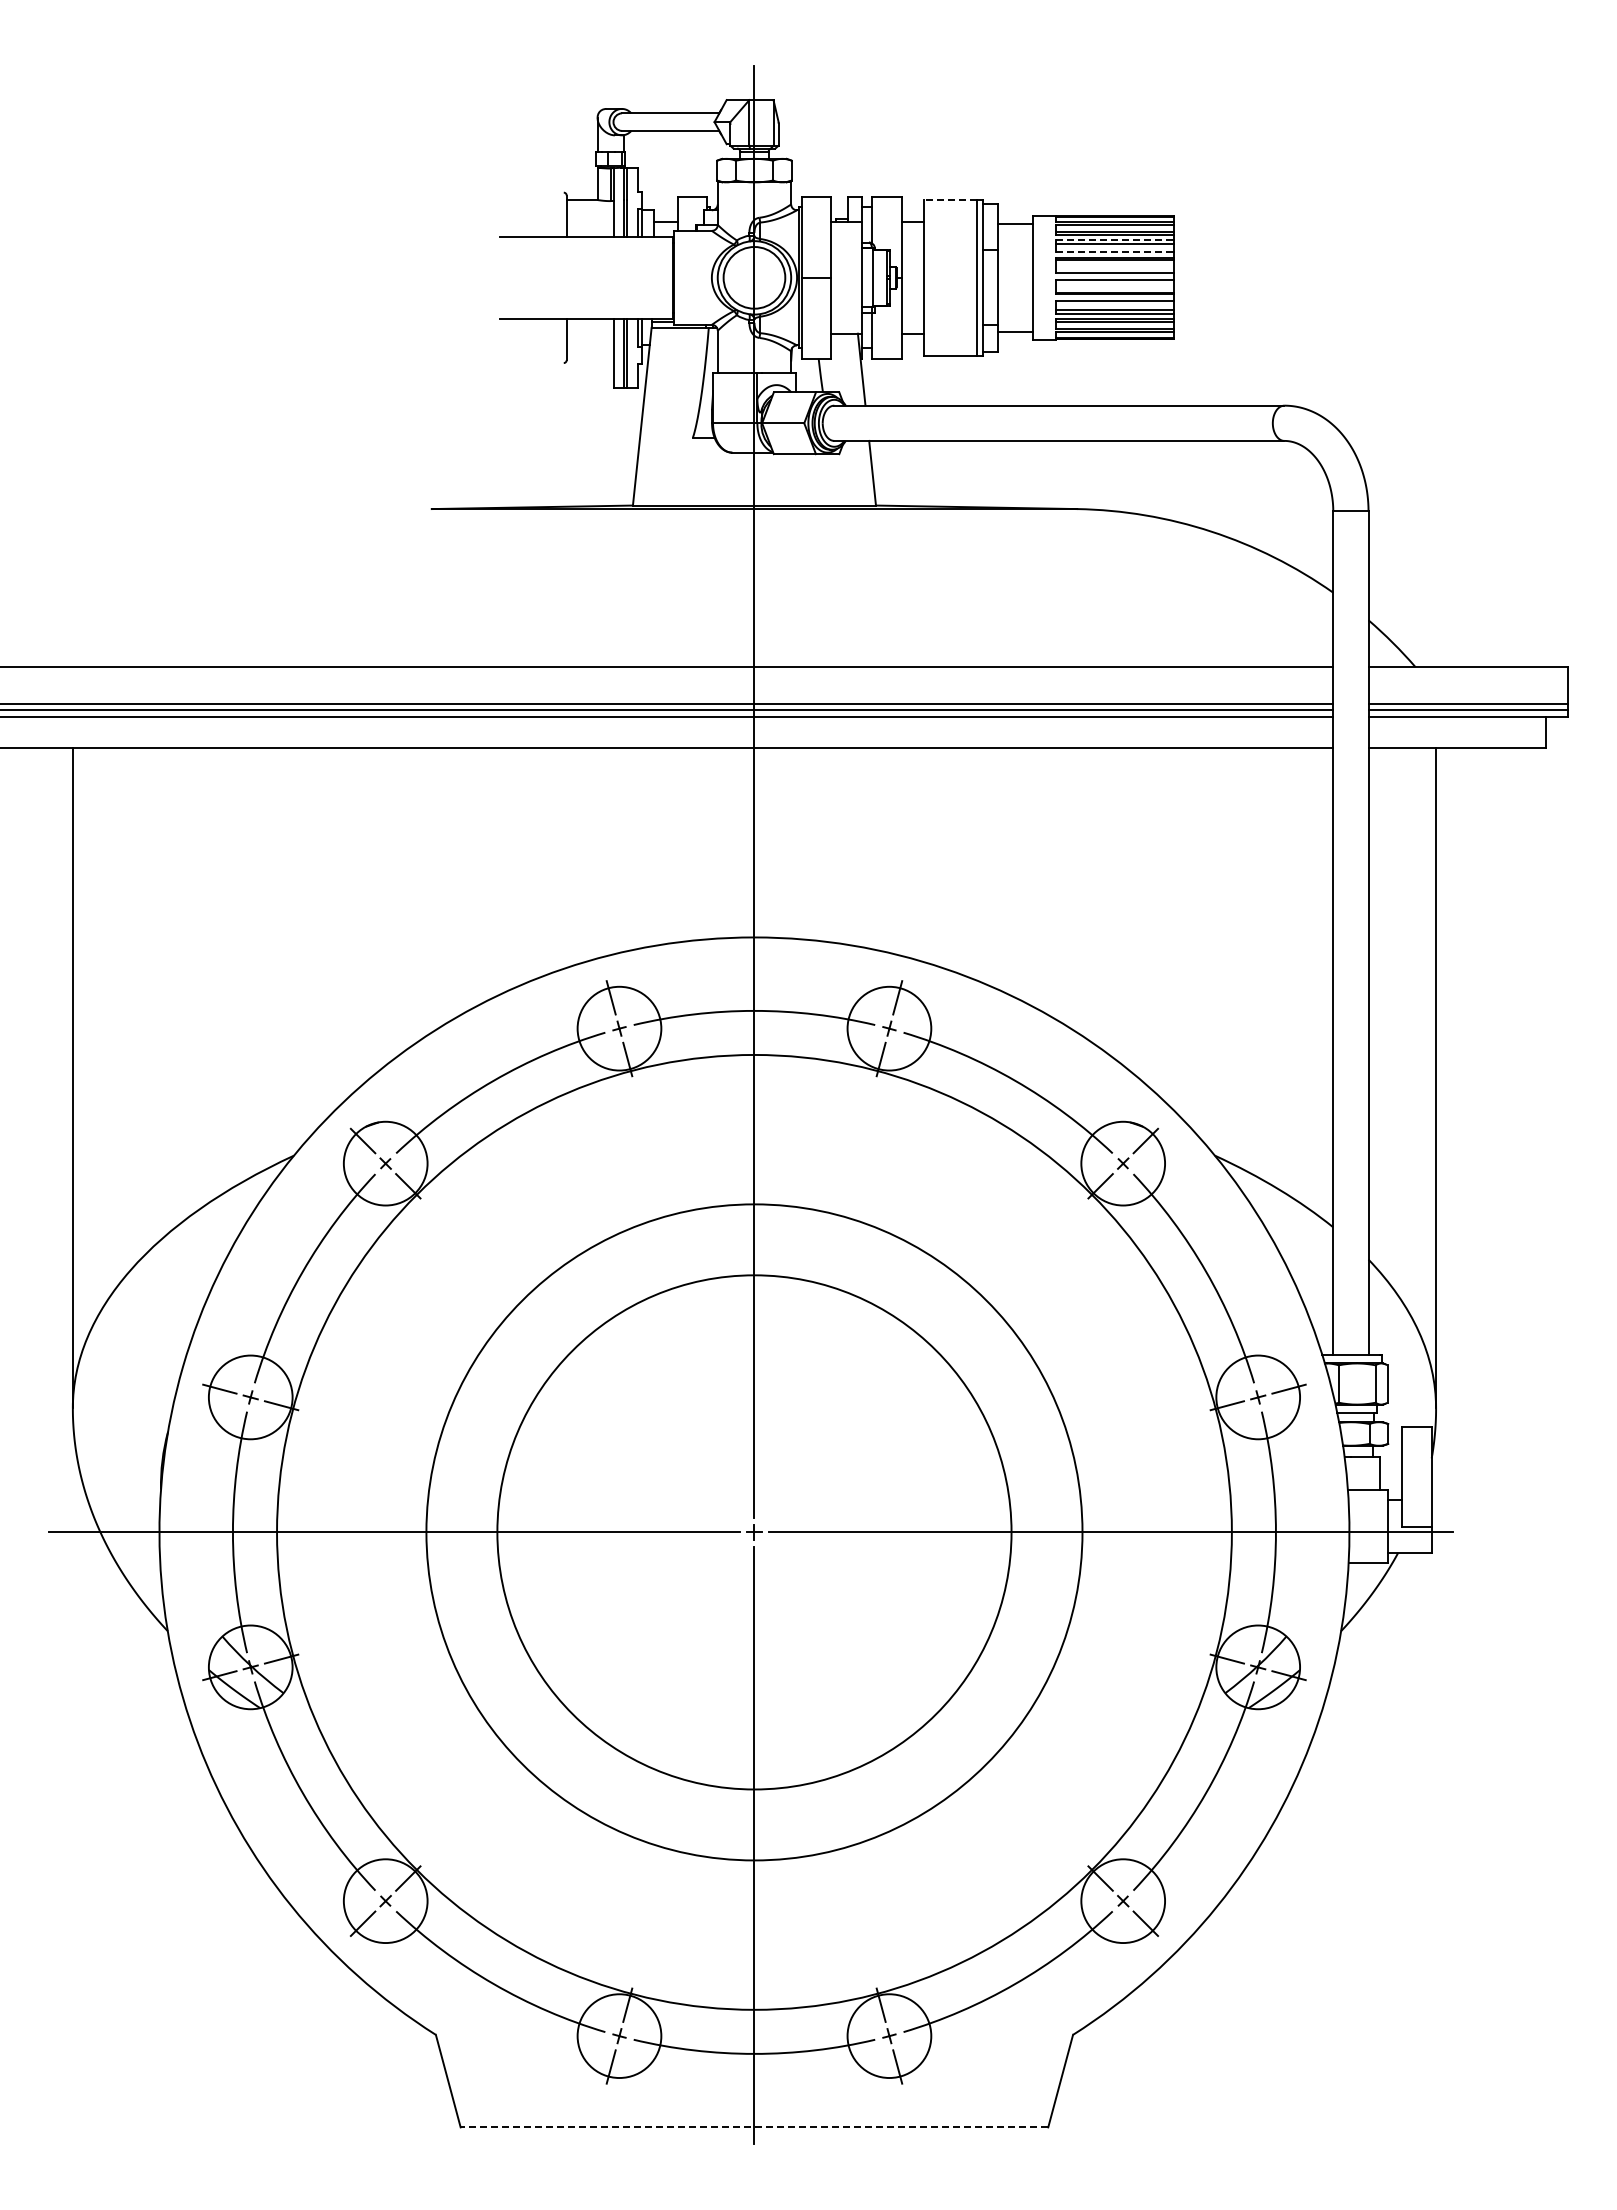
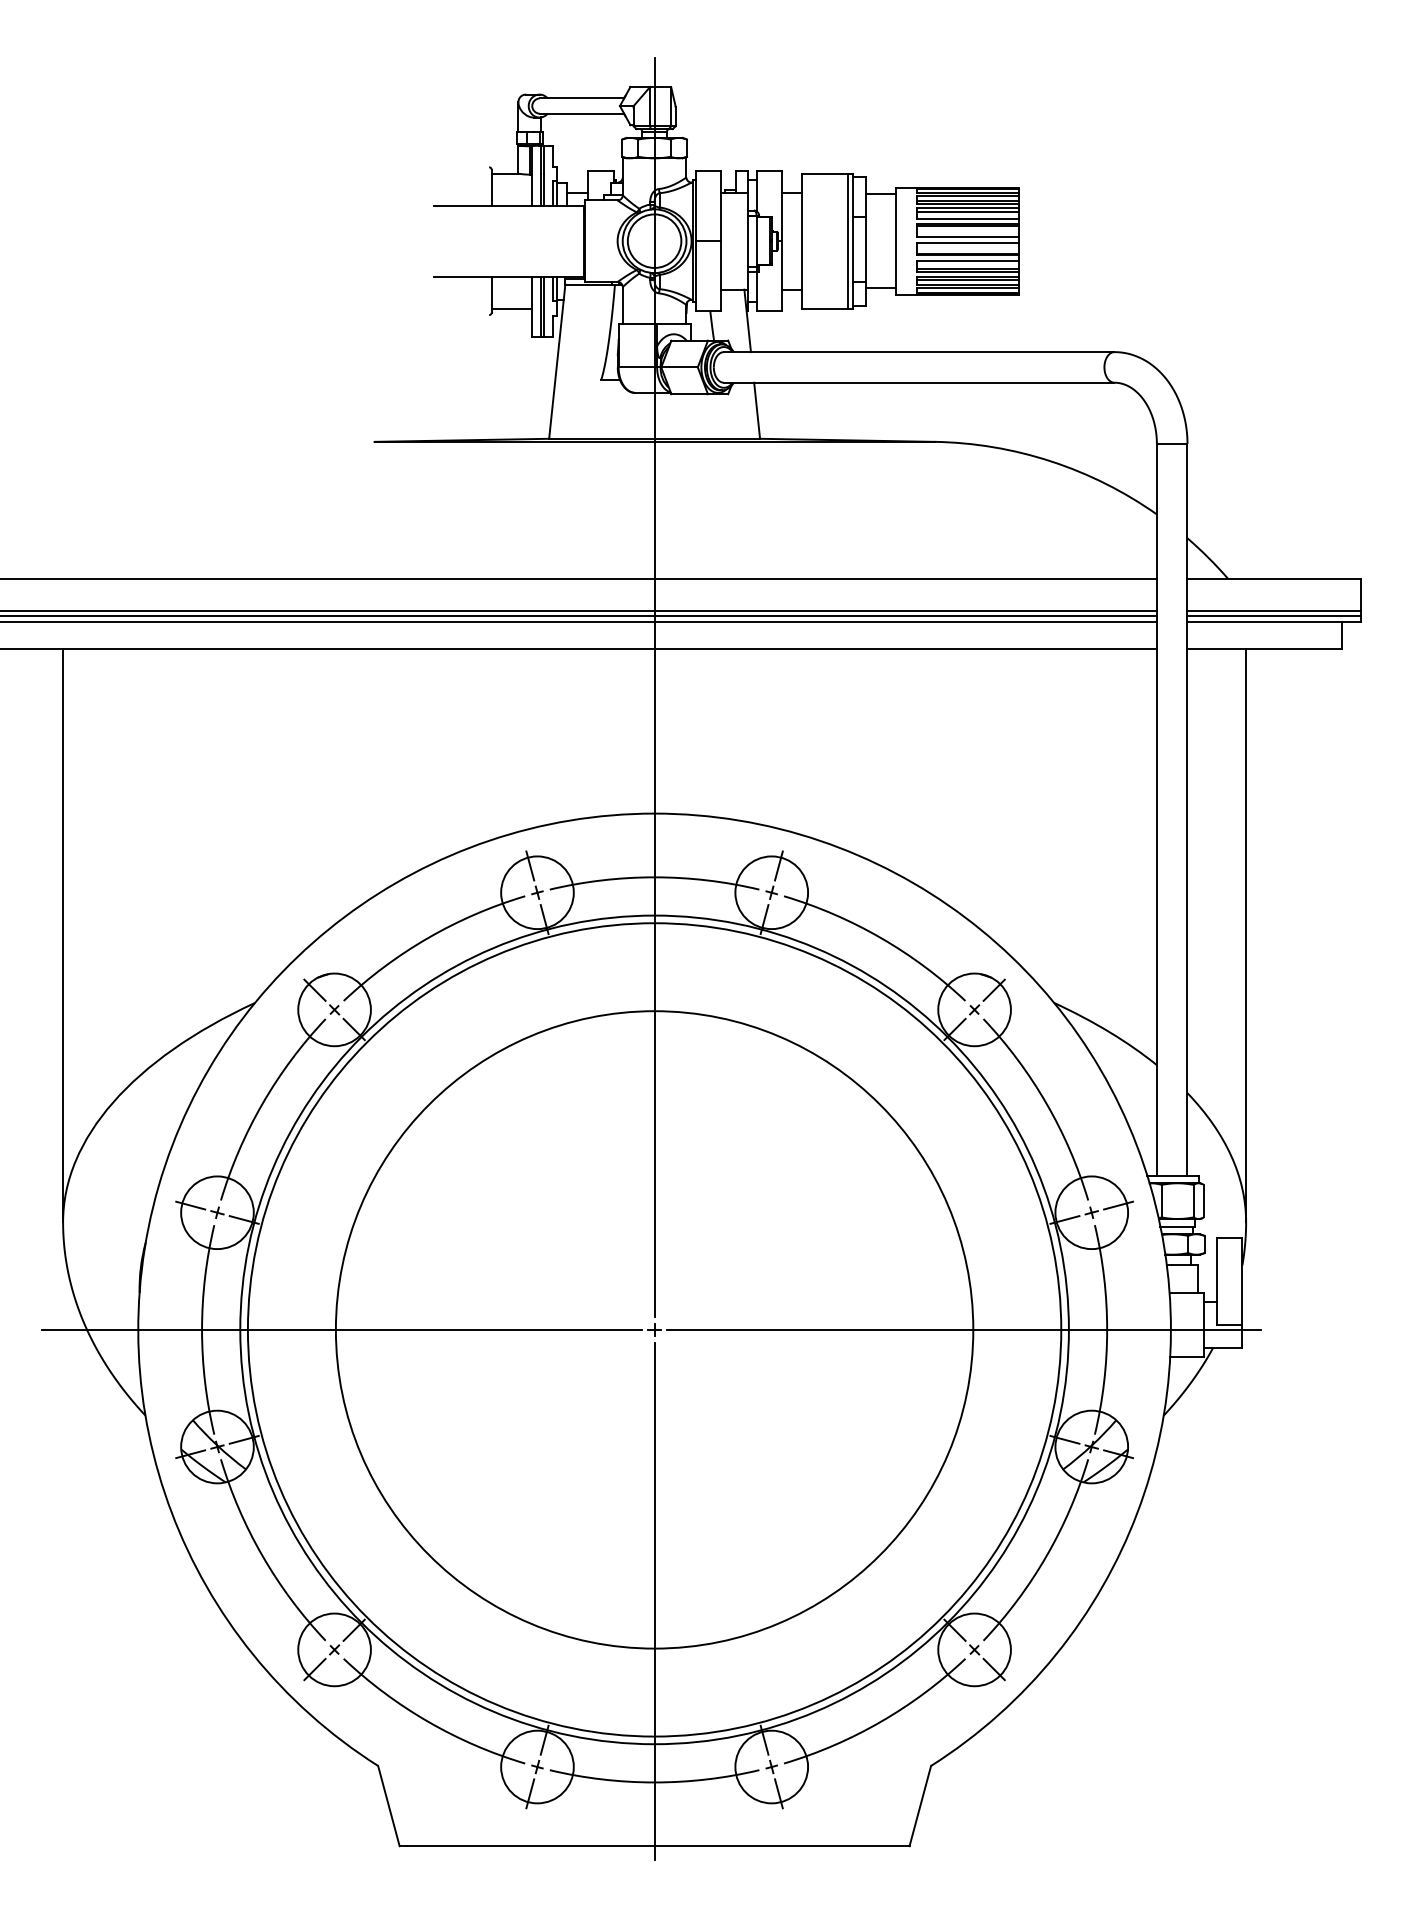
line: (950, 200) -> (824, 174), dashed -> solid
line: (1115, 239) -> (967, 207), dashed -> solid
line: (1115, 252) -> (967, 219), dashed -> solid
line: (589, 355) -> (511, 308), added
circle: (754, 1532) -> (654, 1329), size x1.43
circle: (754, 1532) -> (654, 1329), size x1.43
line: (754, 2127) -> (654, 1846), dashed -> solid

